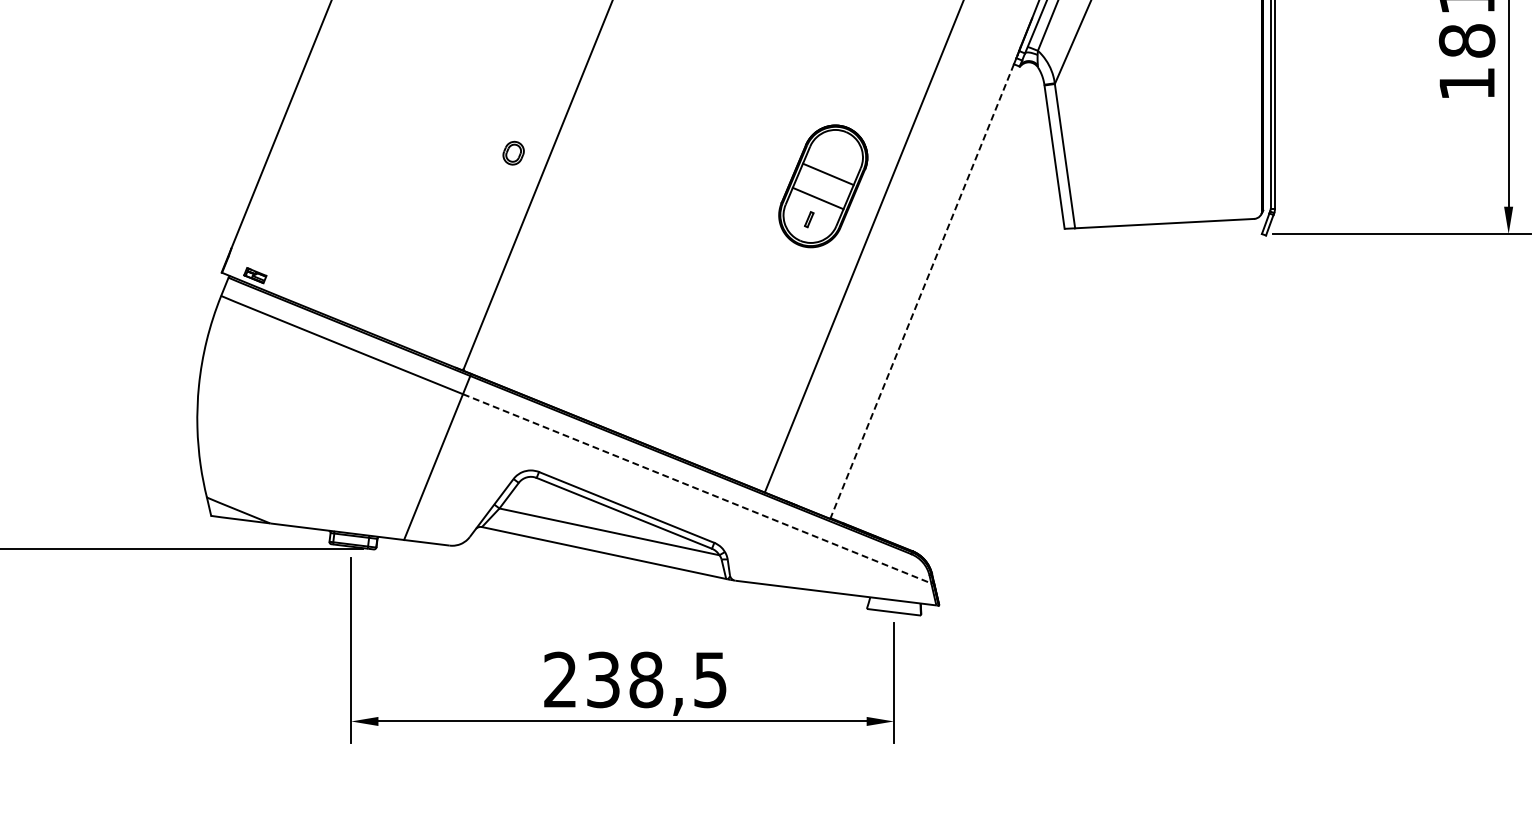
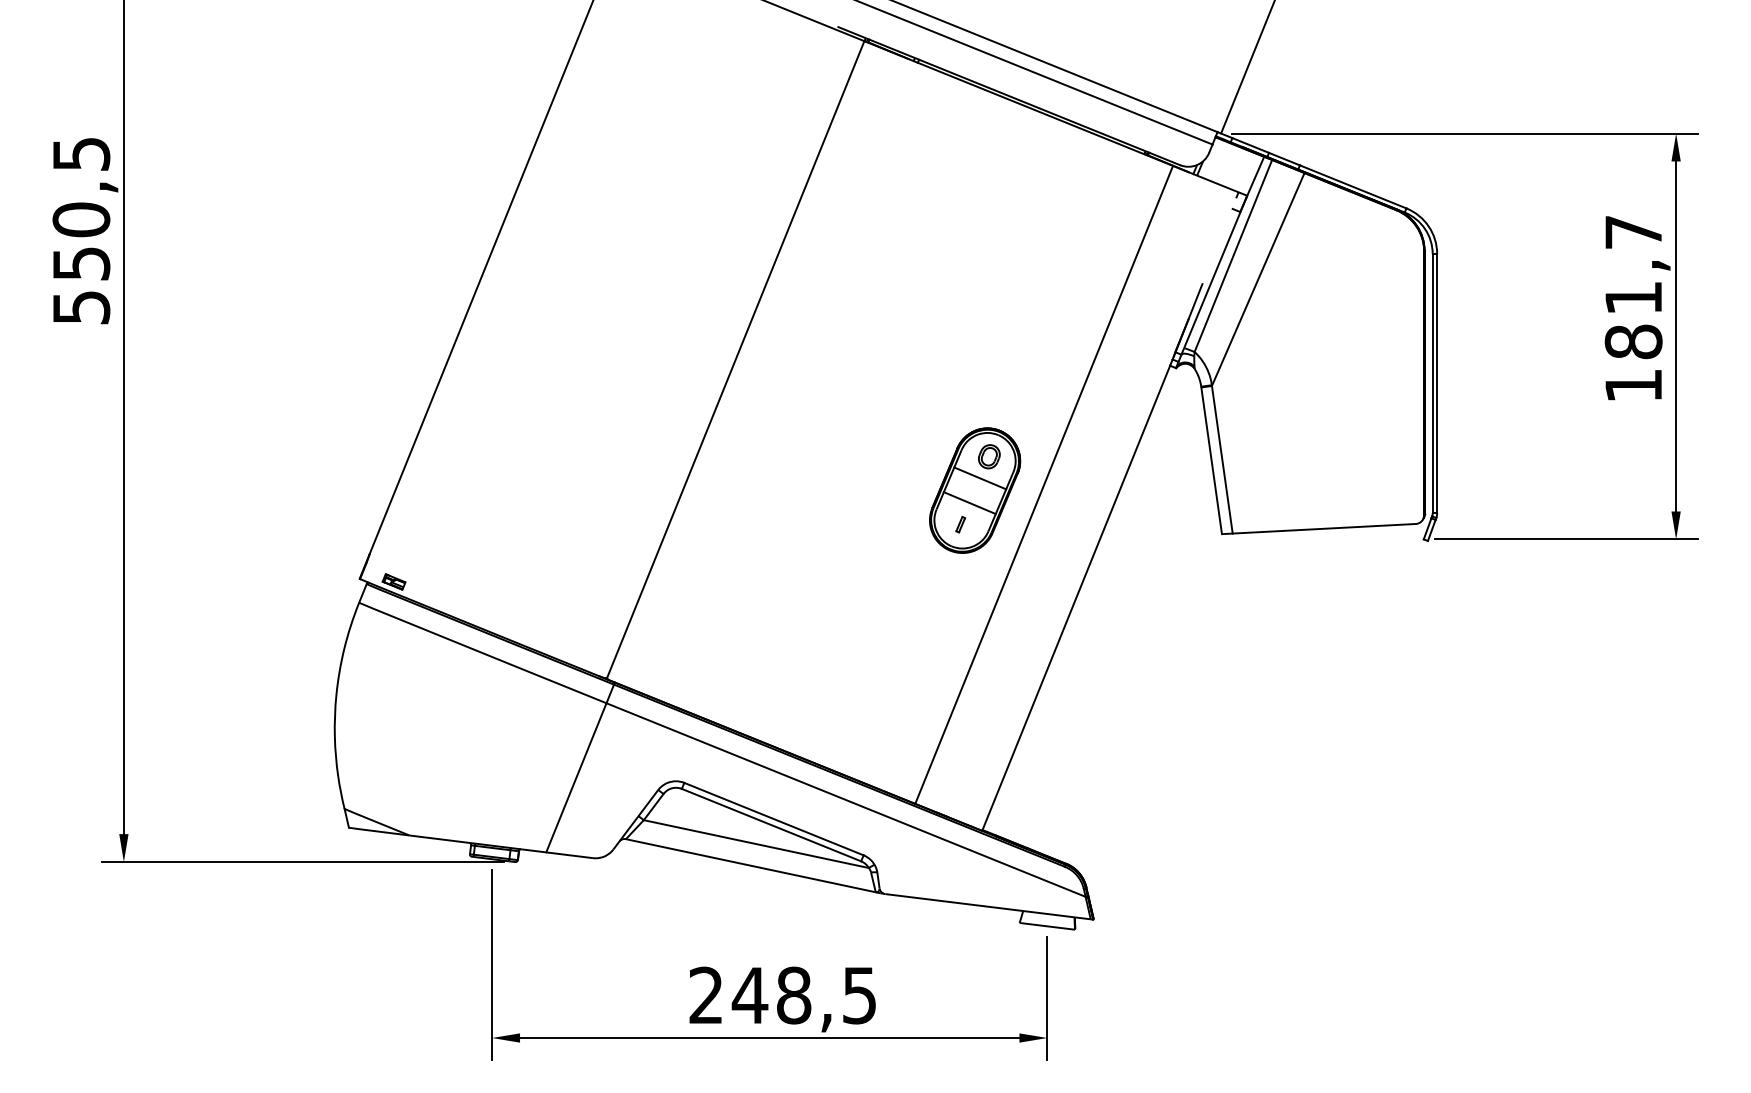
part: (513, 152) -> (989, 456), moved
line: (922, 291) -> (1076, 598), dashed -> solid
line: (697, 489) -> (846, 800), dashed -> solid
text: (602, 679) -> (749, 995), 238,5 -> 248,5

